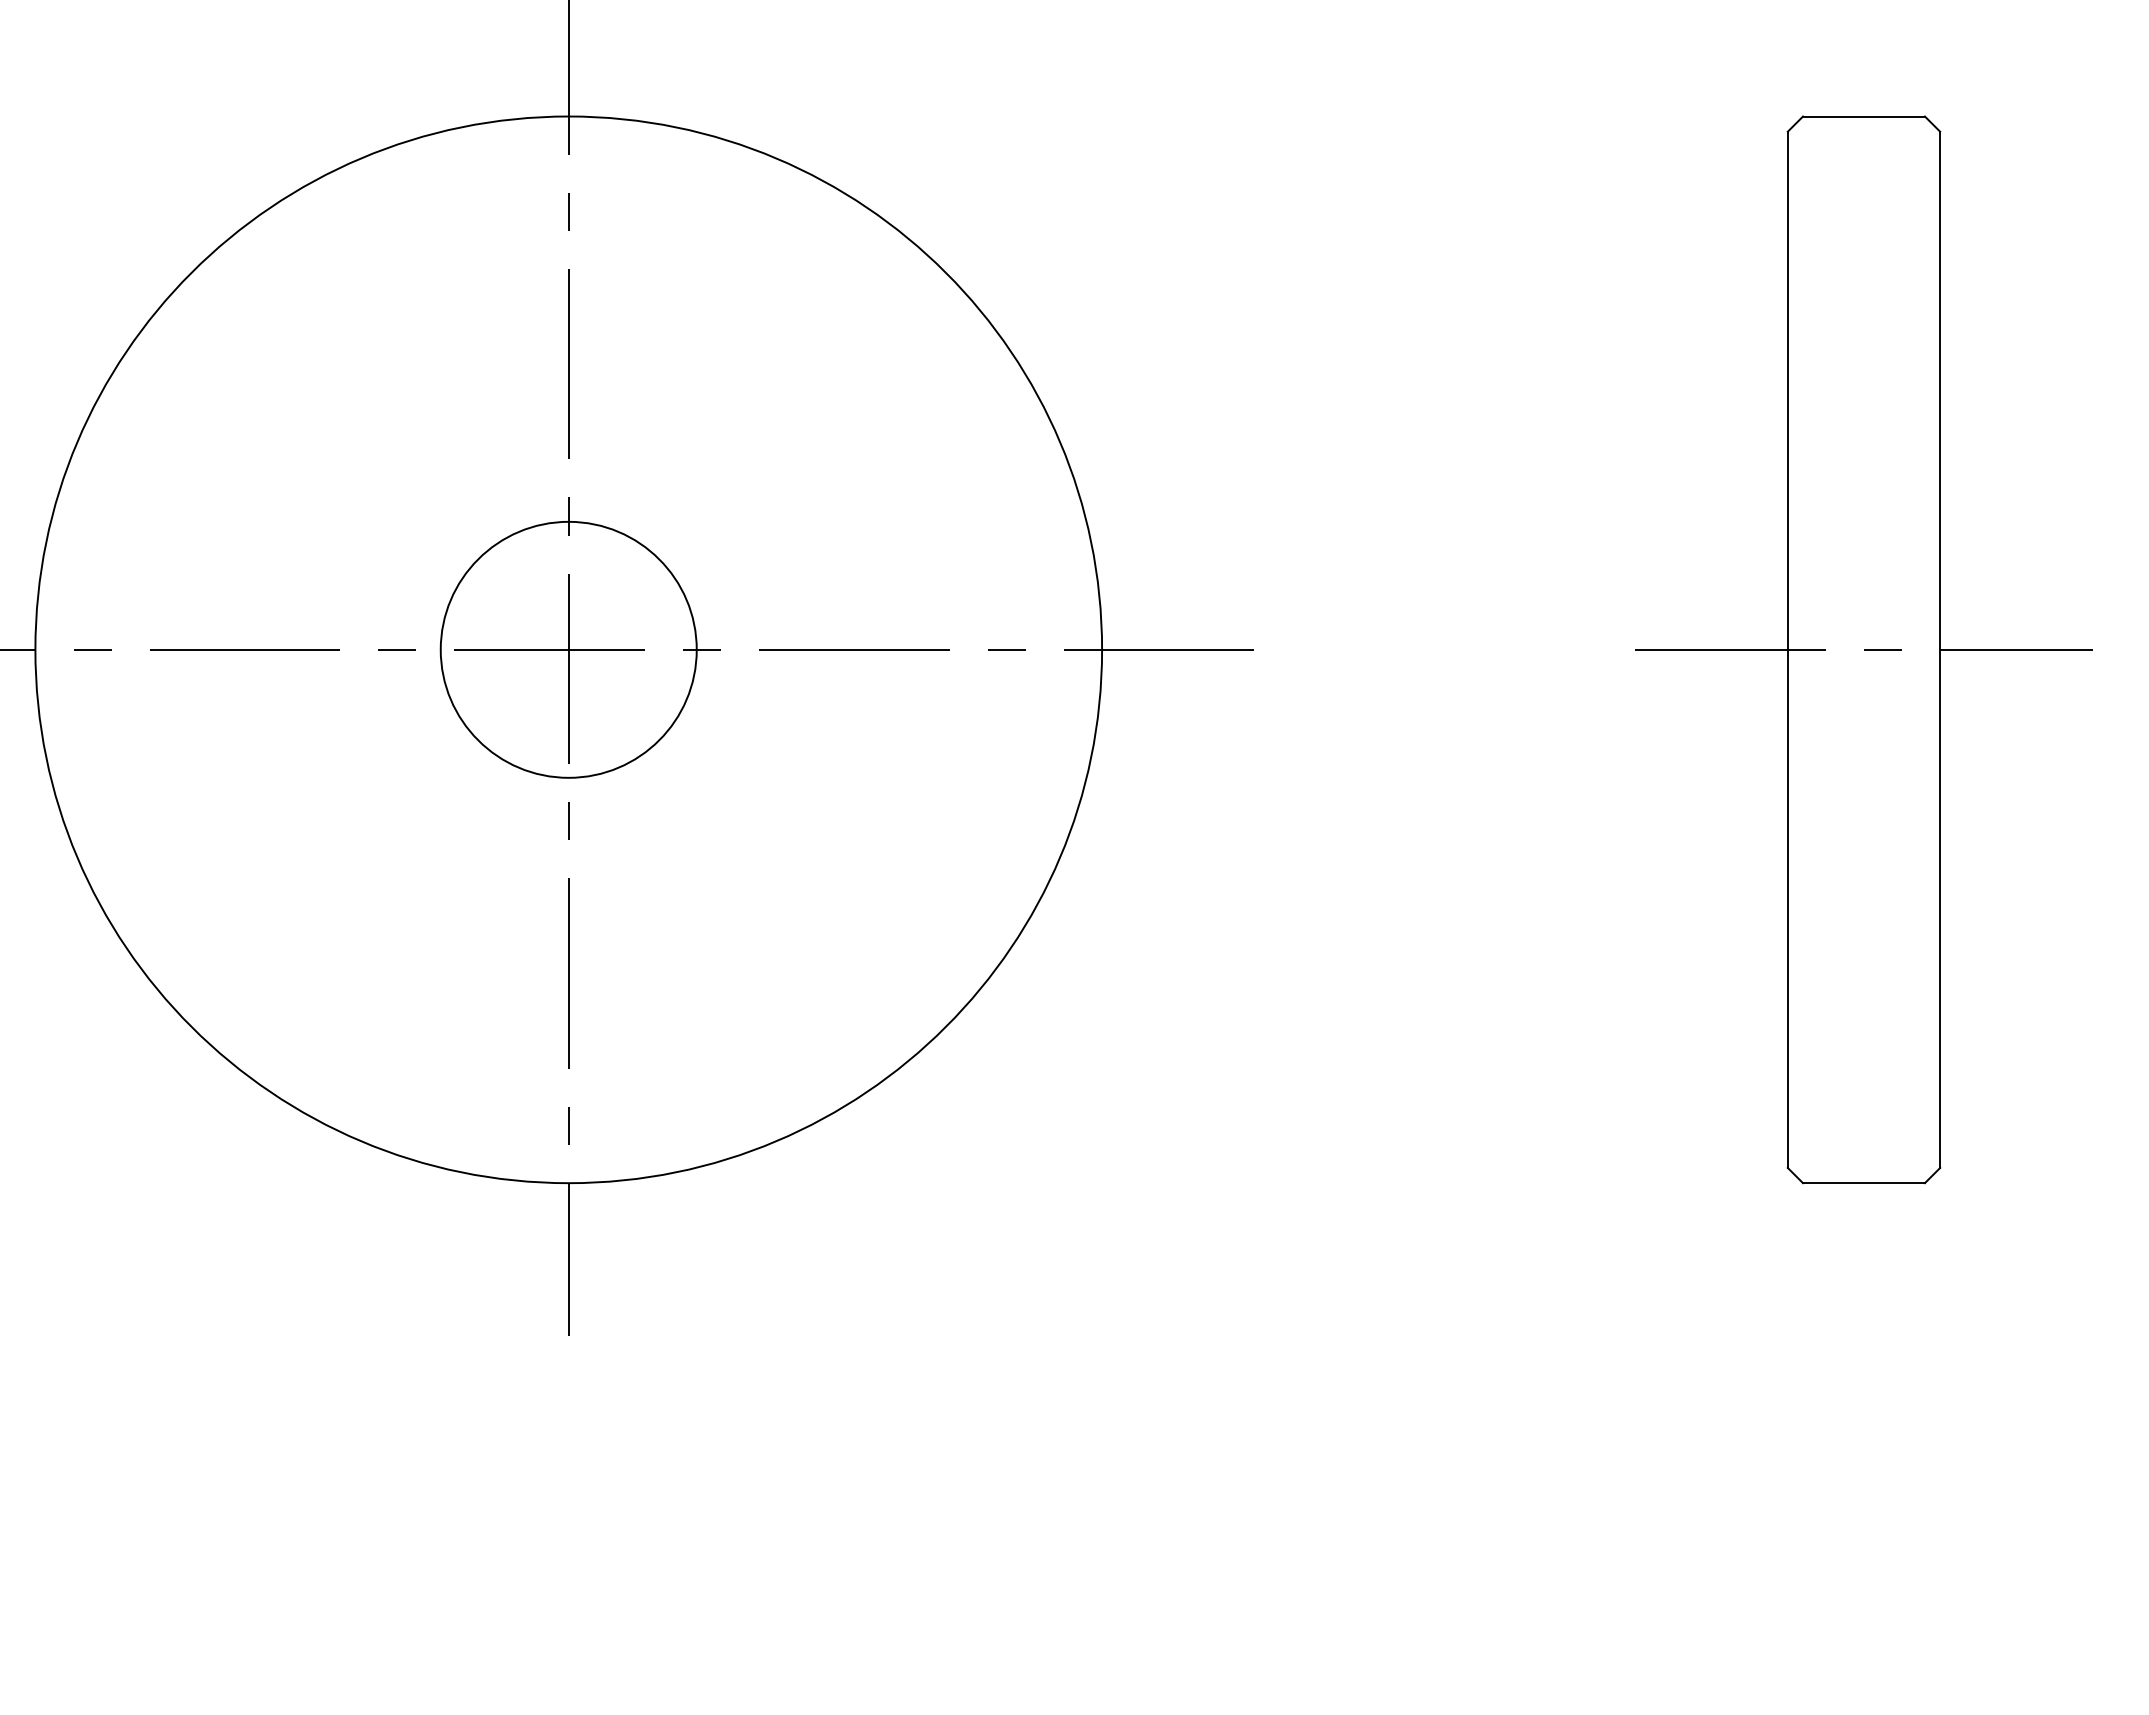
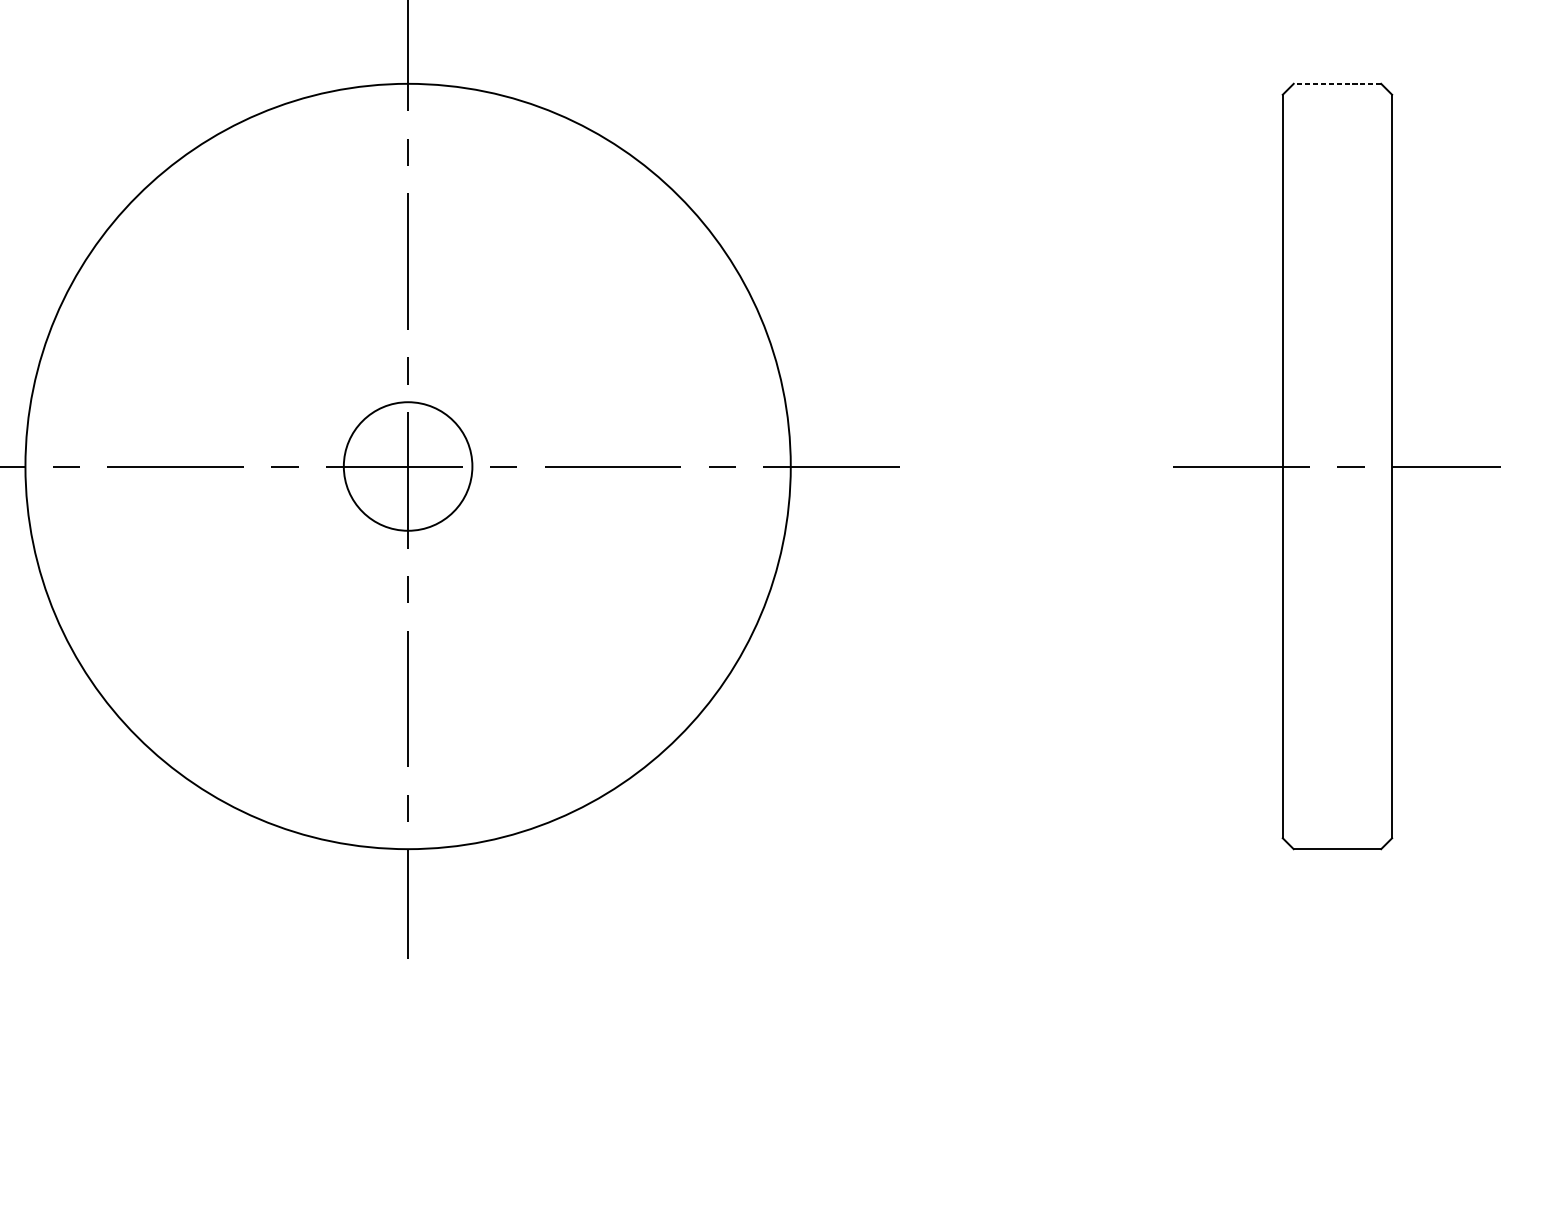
line: (1863, 116) -> (1337, 83), solid -> dashed
circle: (568, 649) -> (407, 466), size x0.7

